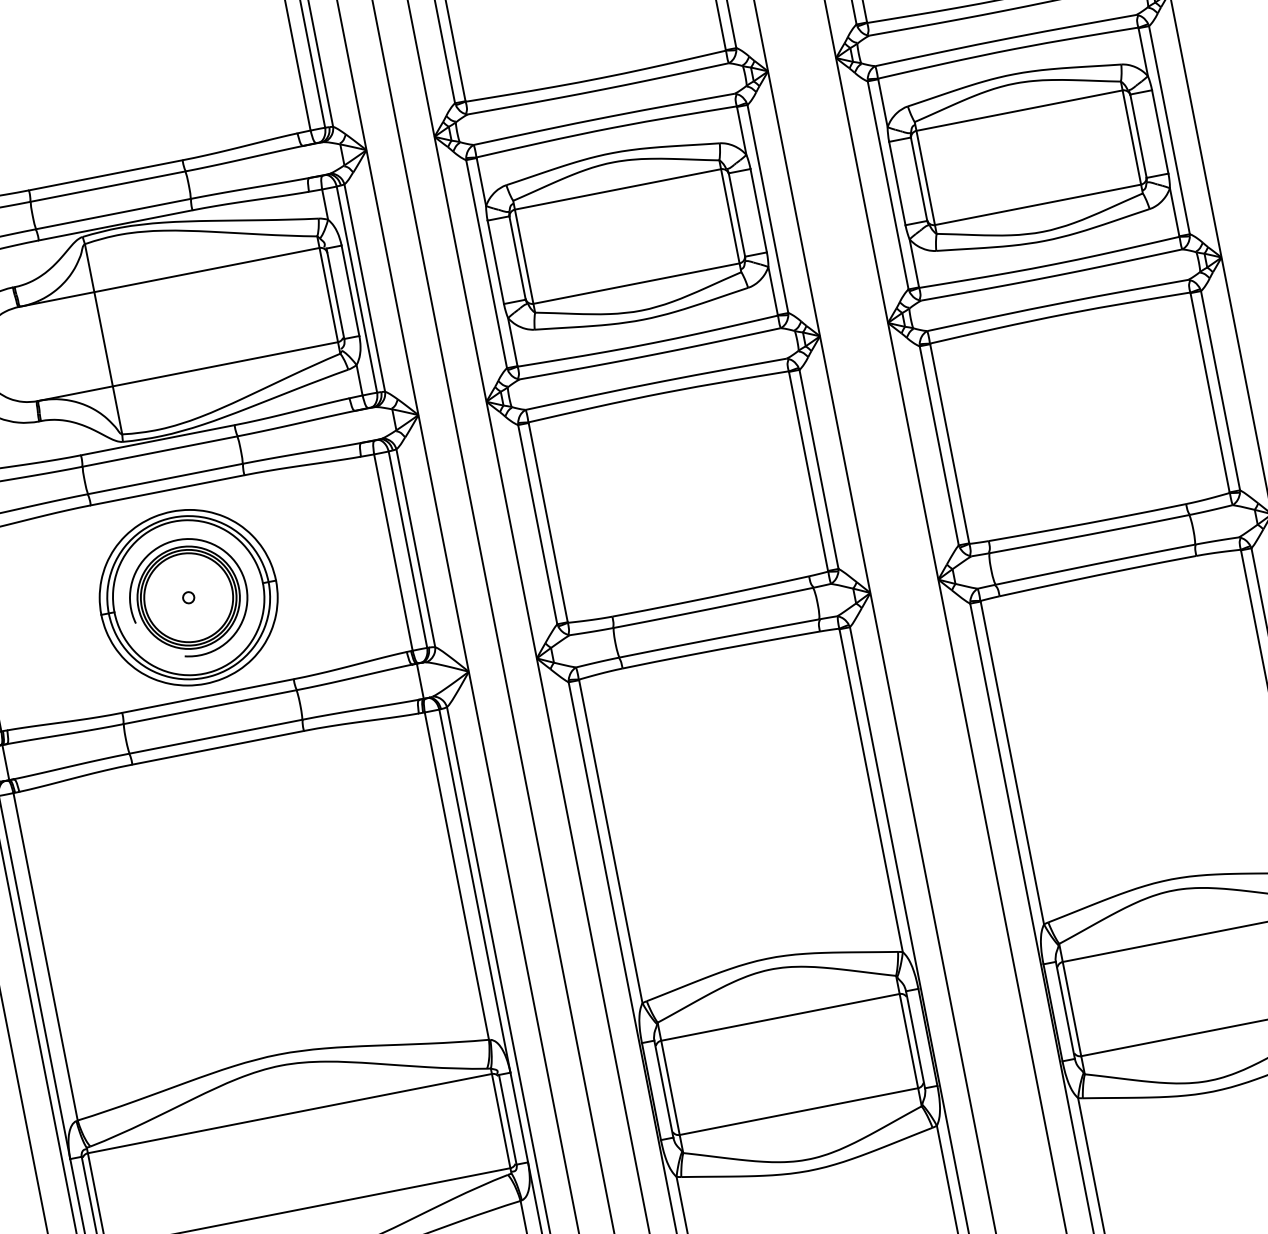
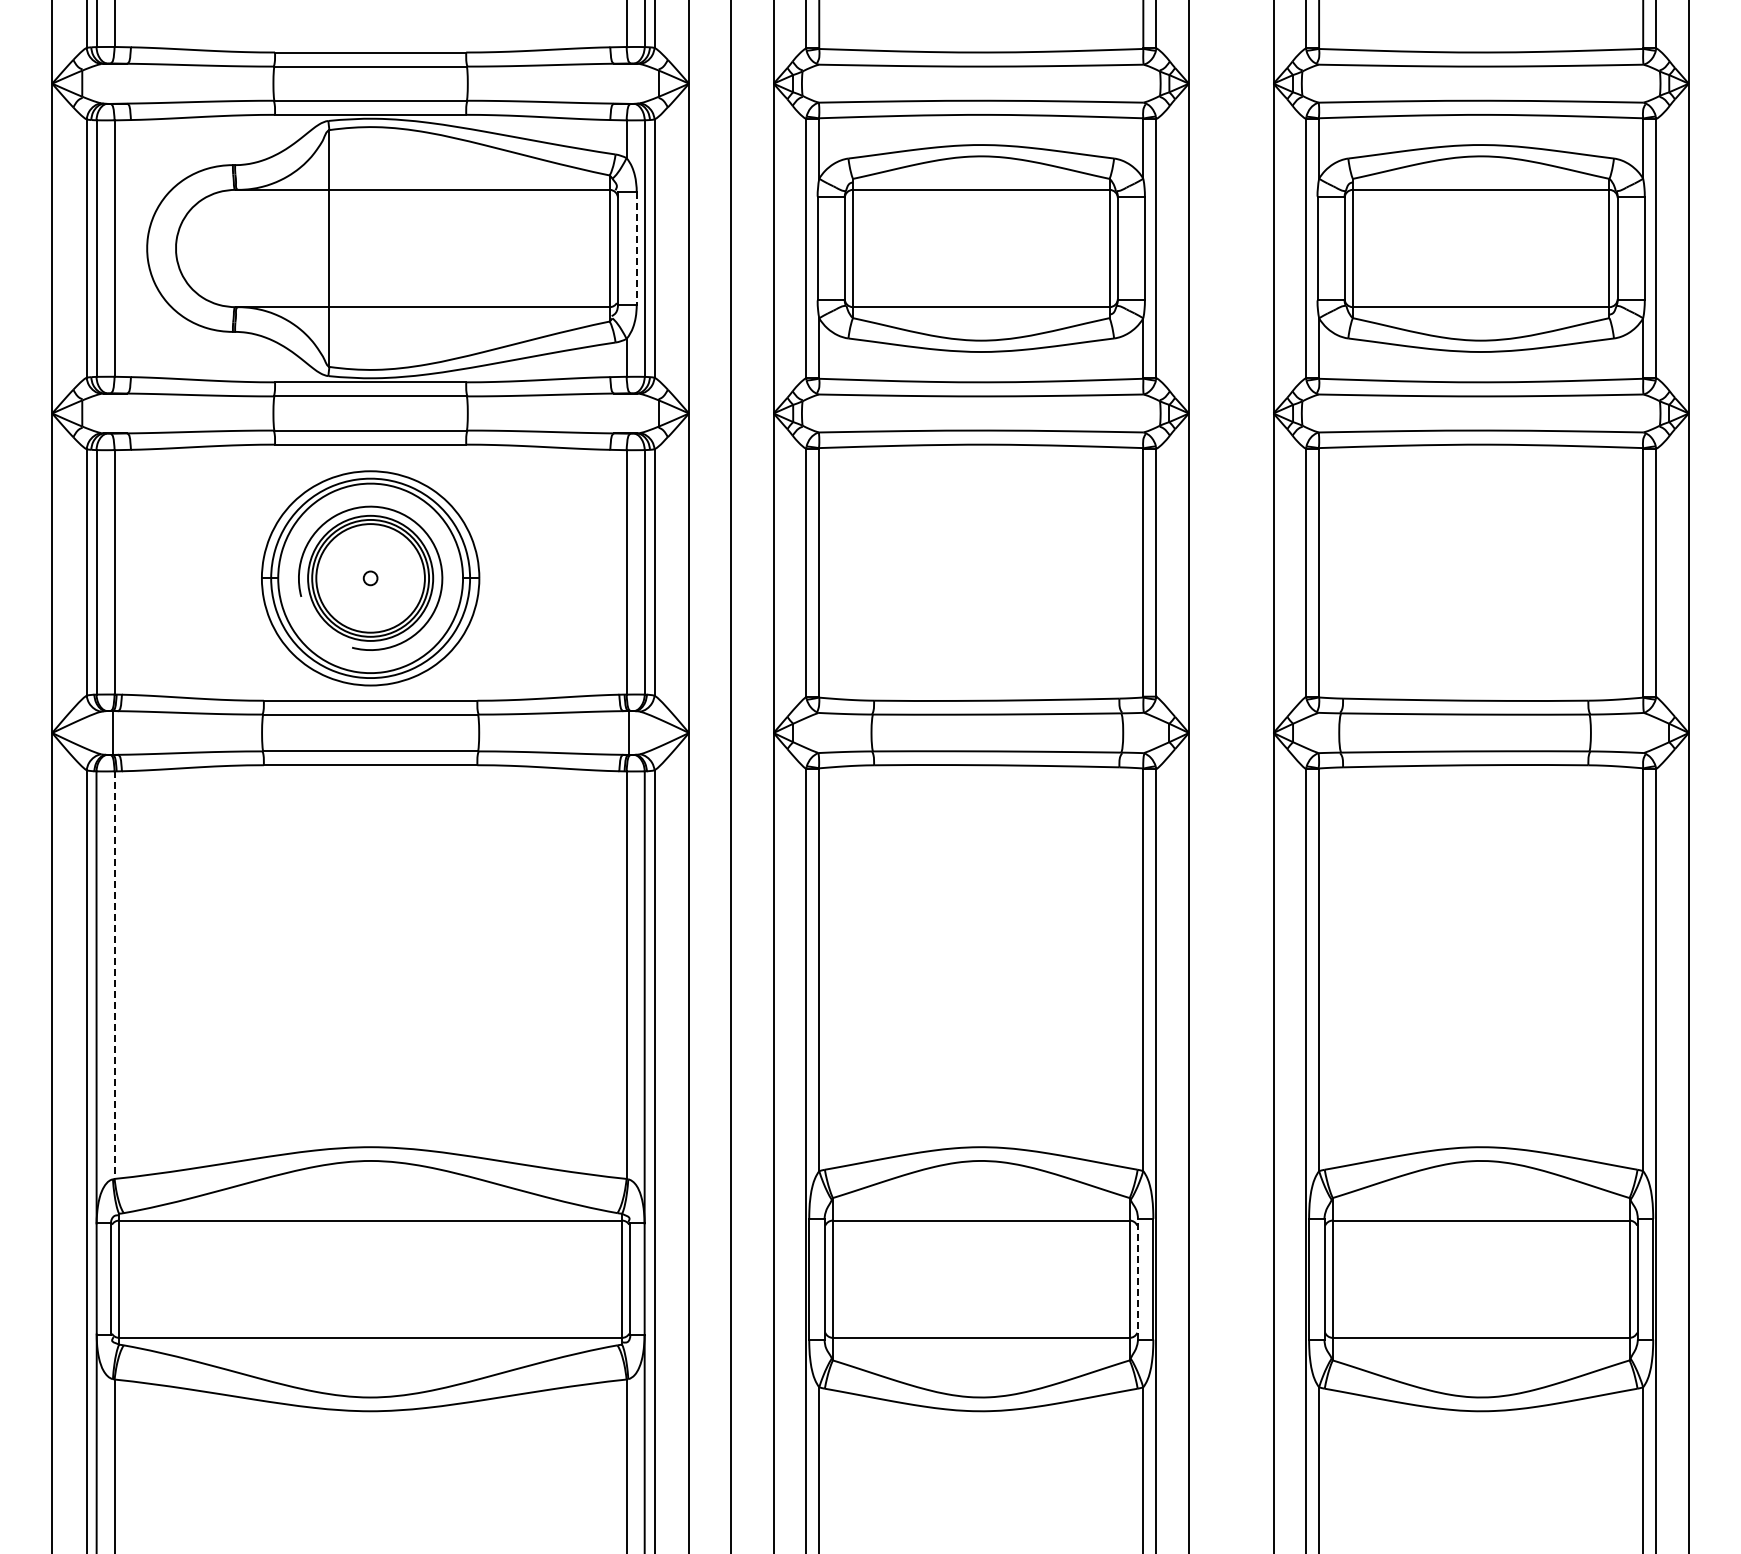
line: (350, 291) -> (636, 249), solid -> dashed
line: (45, 957) -> (114, 975), solid -> dashed
line: (915, 1039) -> (1137, 1278), solid -> dashed

